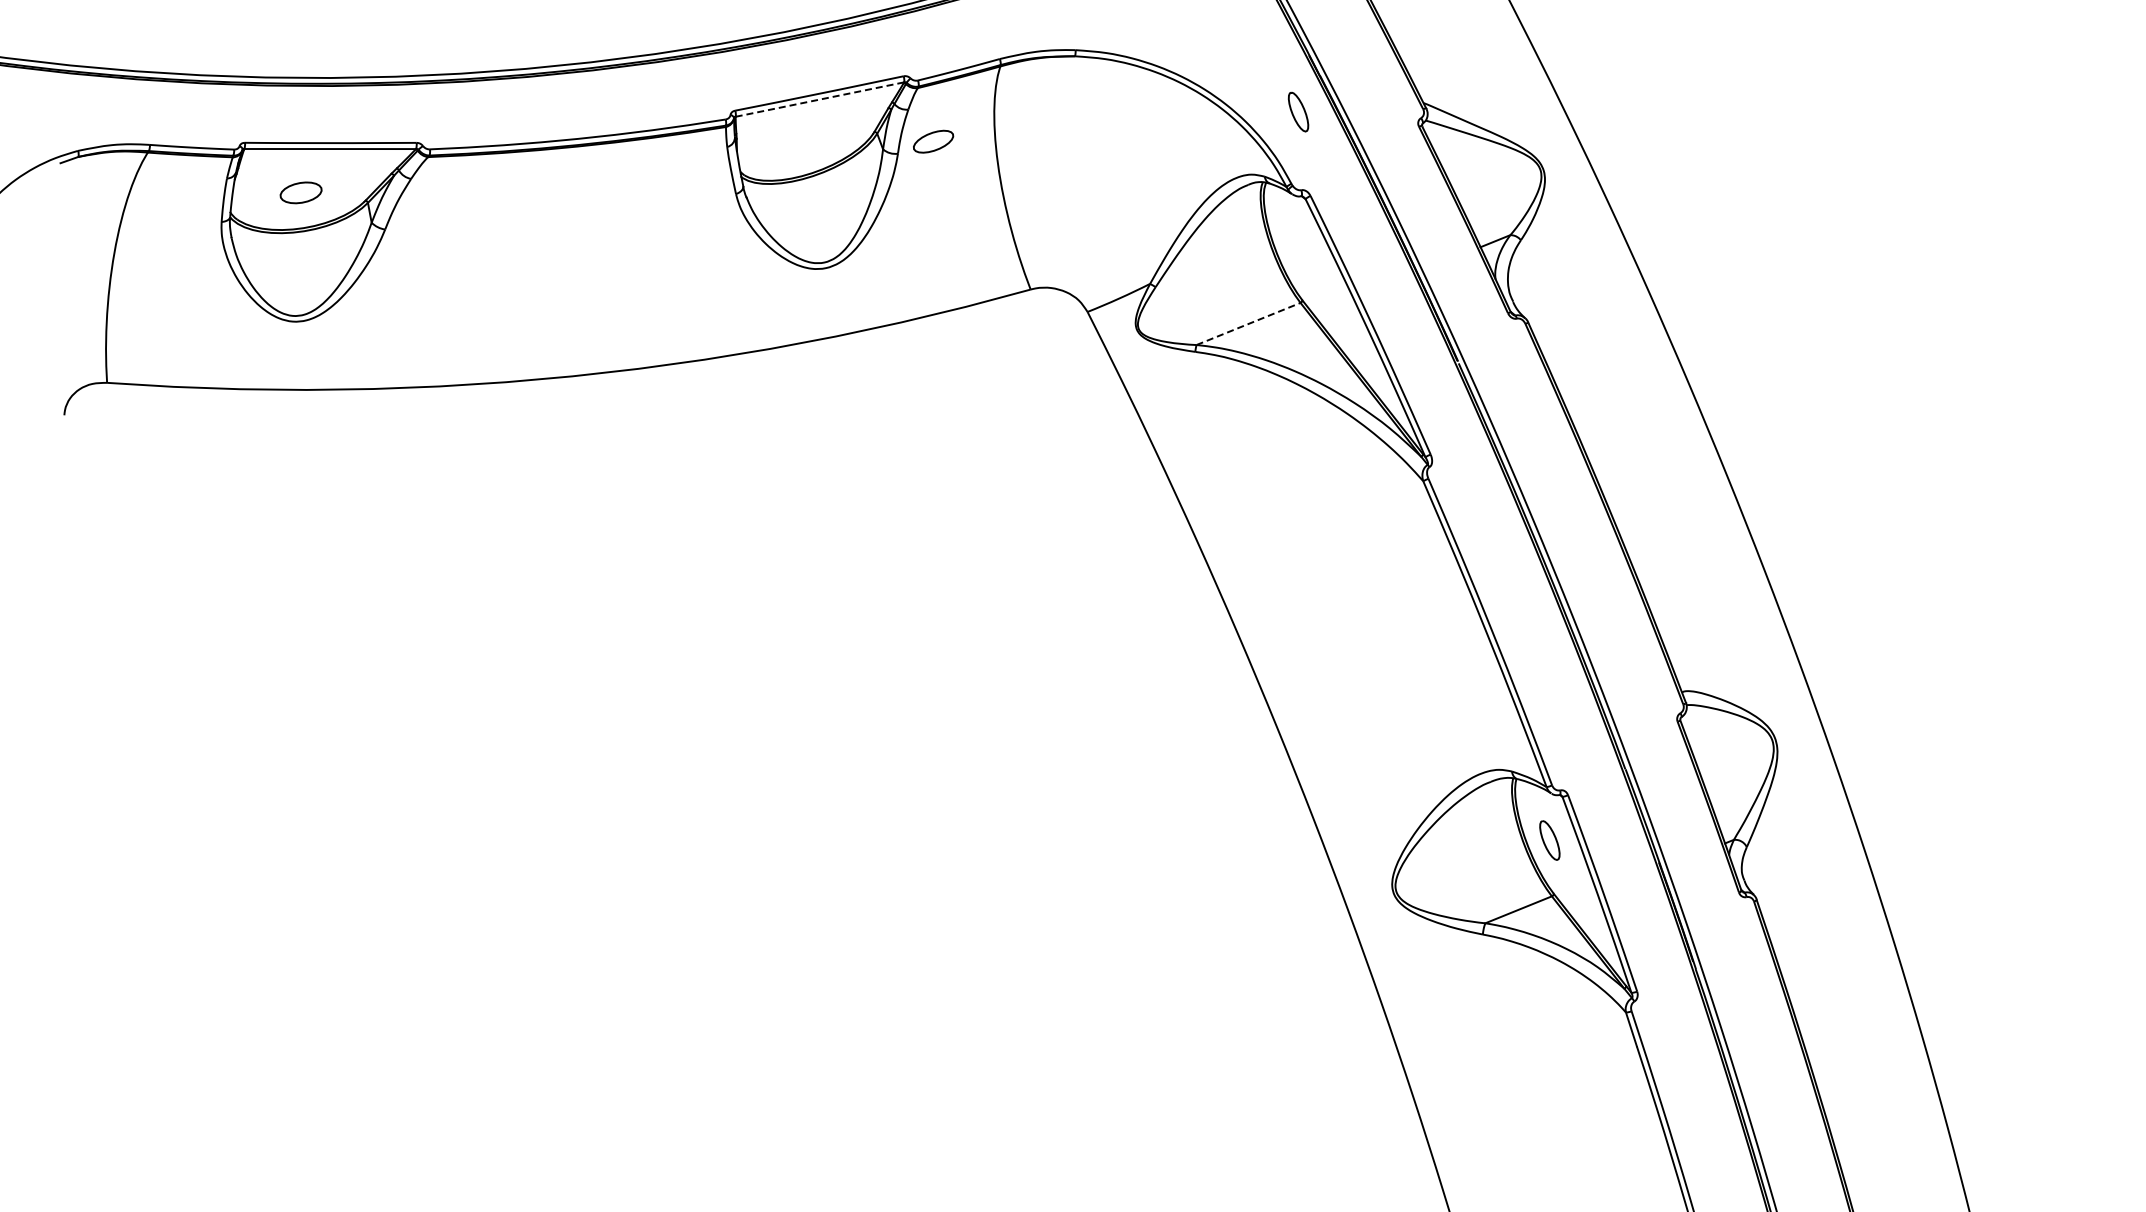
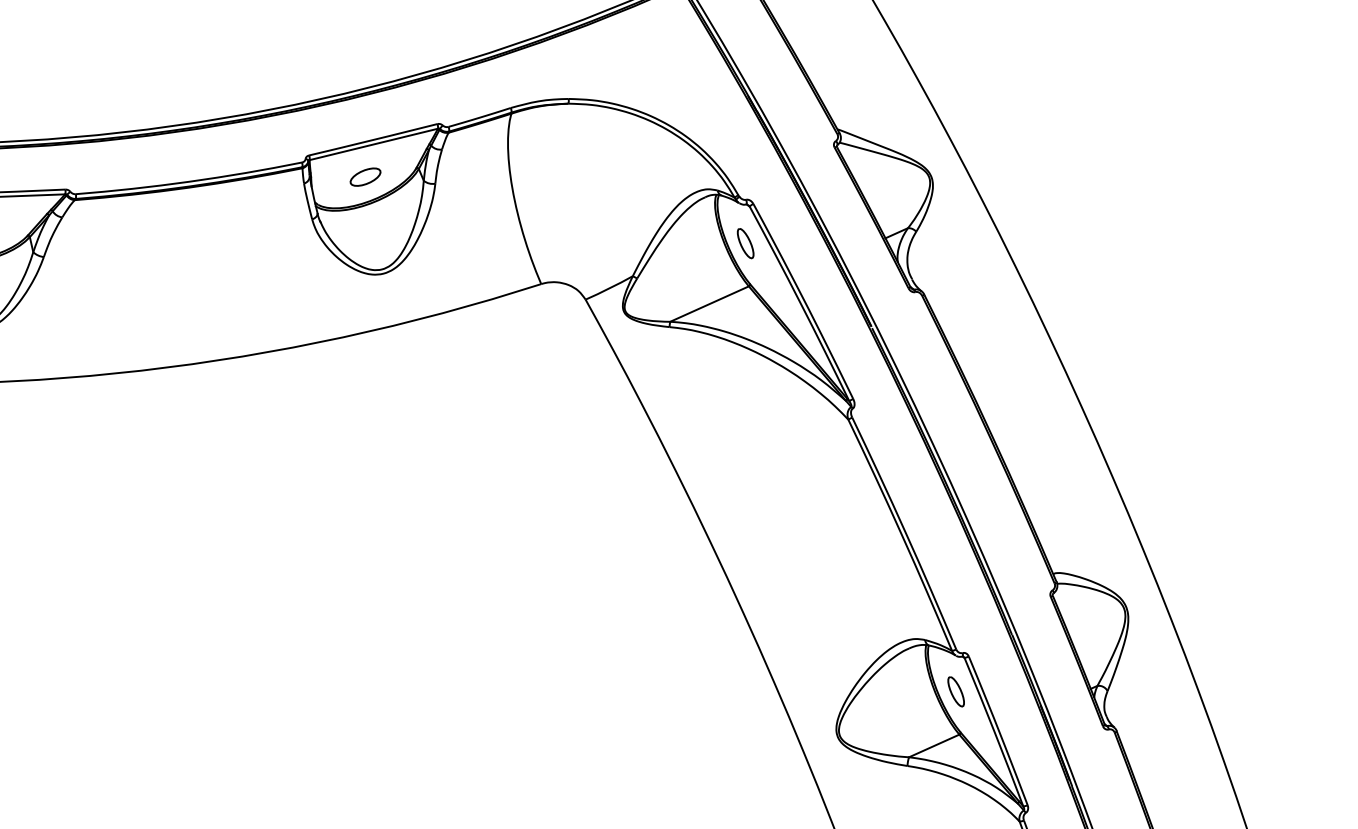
line: (819, 99) -> (373, 144), dashed -> solid
part: (1298, 111) -> (745, 243), moved
part: (933, 141) -> (365, 176), moved
line: (1249, 323) -> (710, 303), dashed -> solid

